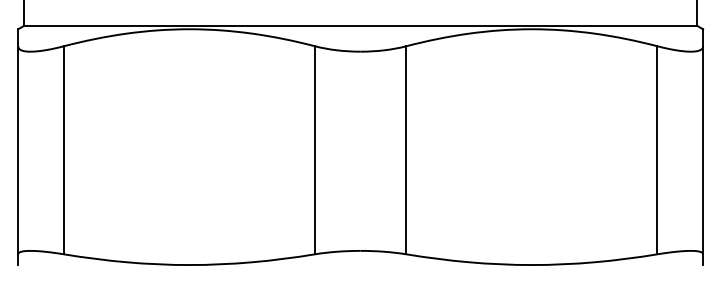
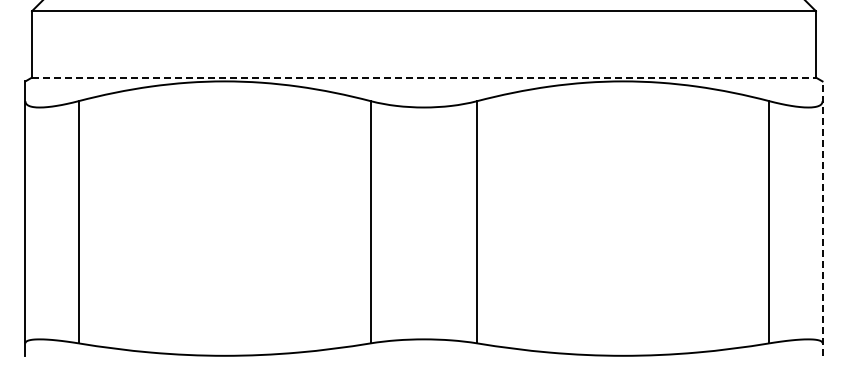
line: (360, 25) -> (423, 77), solid -> dashed
line: (703, 147) -> (822, 218), solid -> dashed

